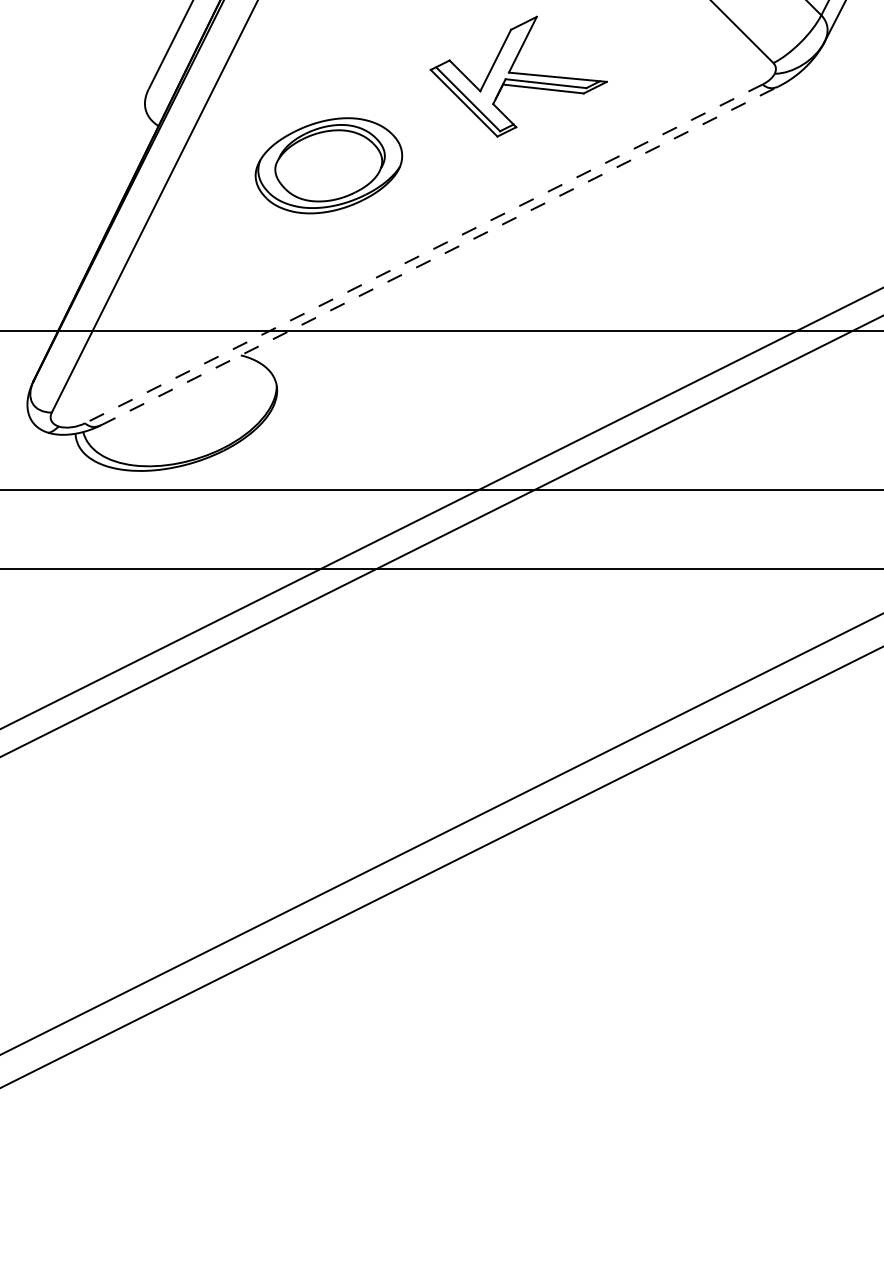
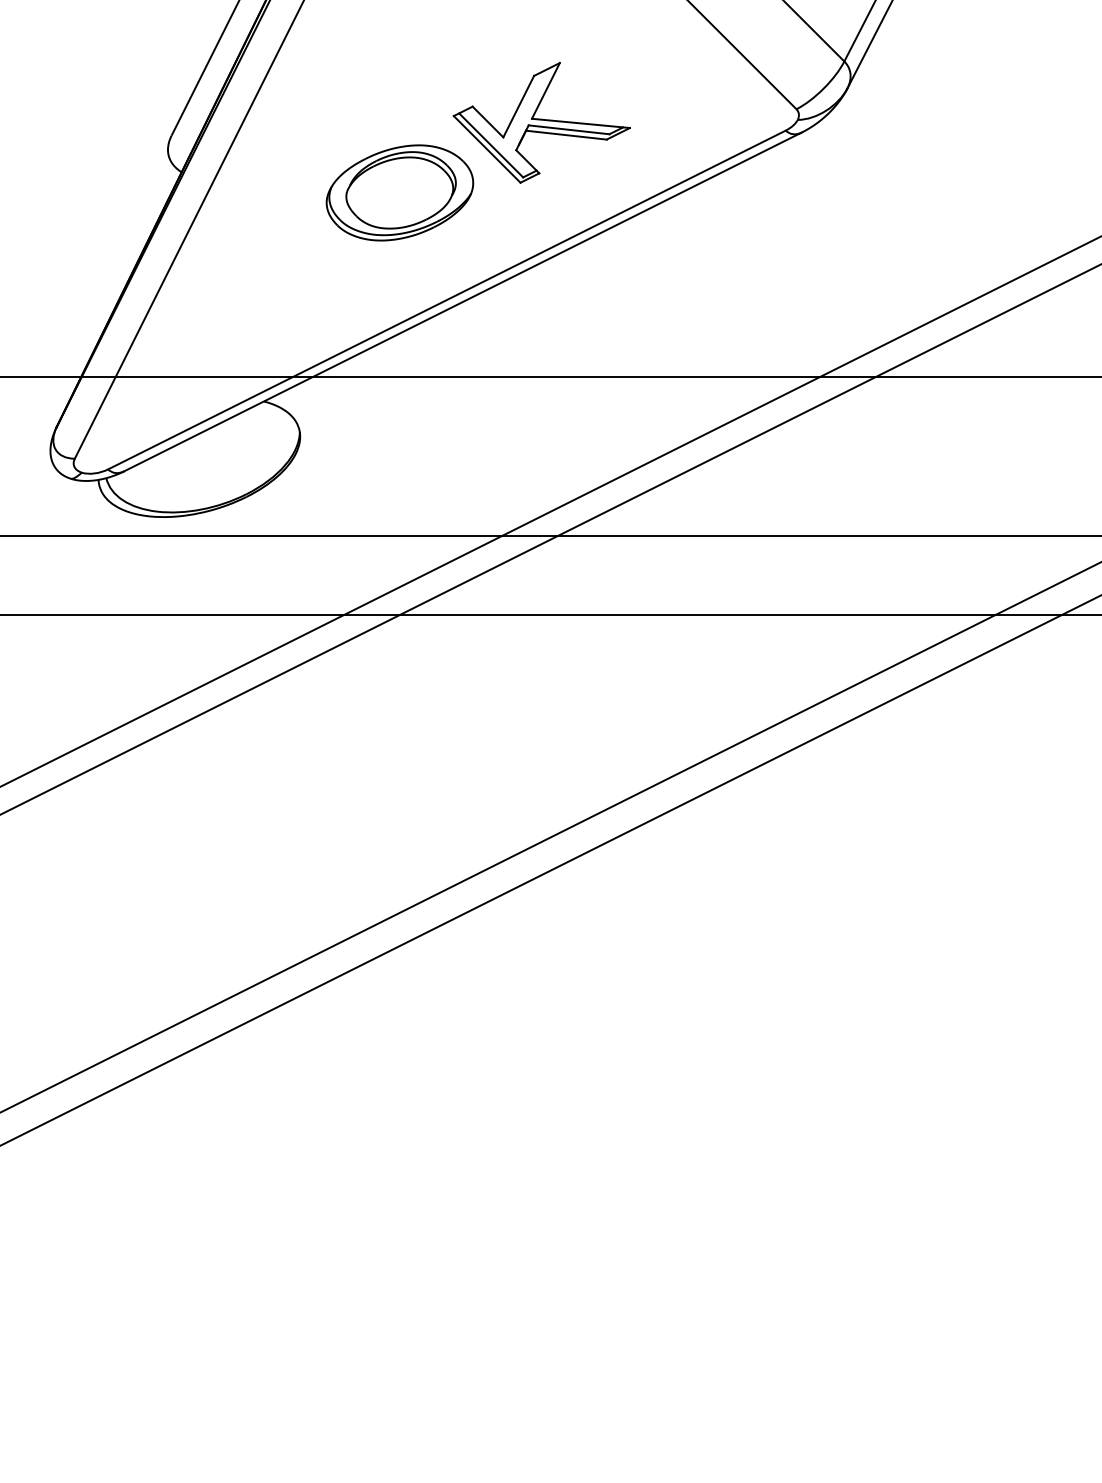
part: (328, 165) -> (399, 192), moved
line: (423, 254) -> (446, 300), dashed -> solid
line: (440, 255) -> (463, 301), dashed -> solid

